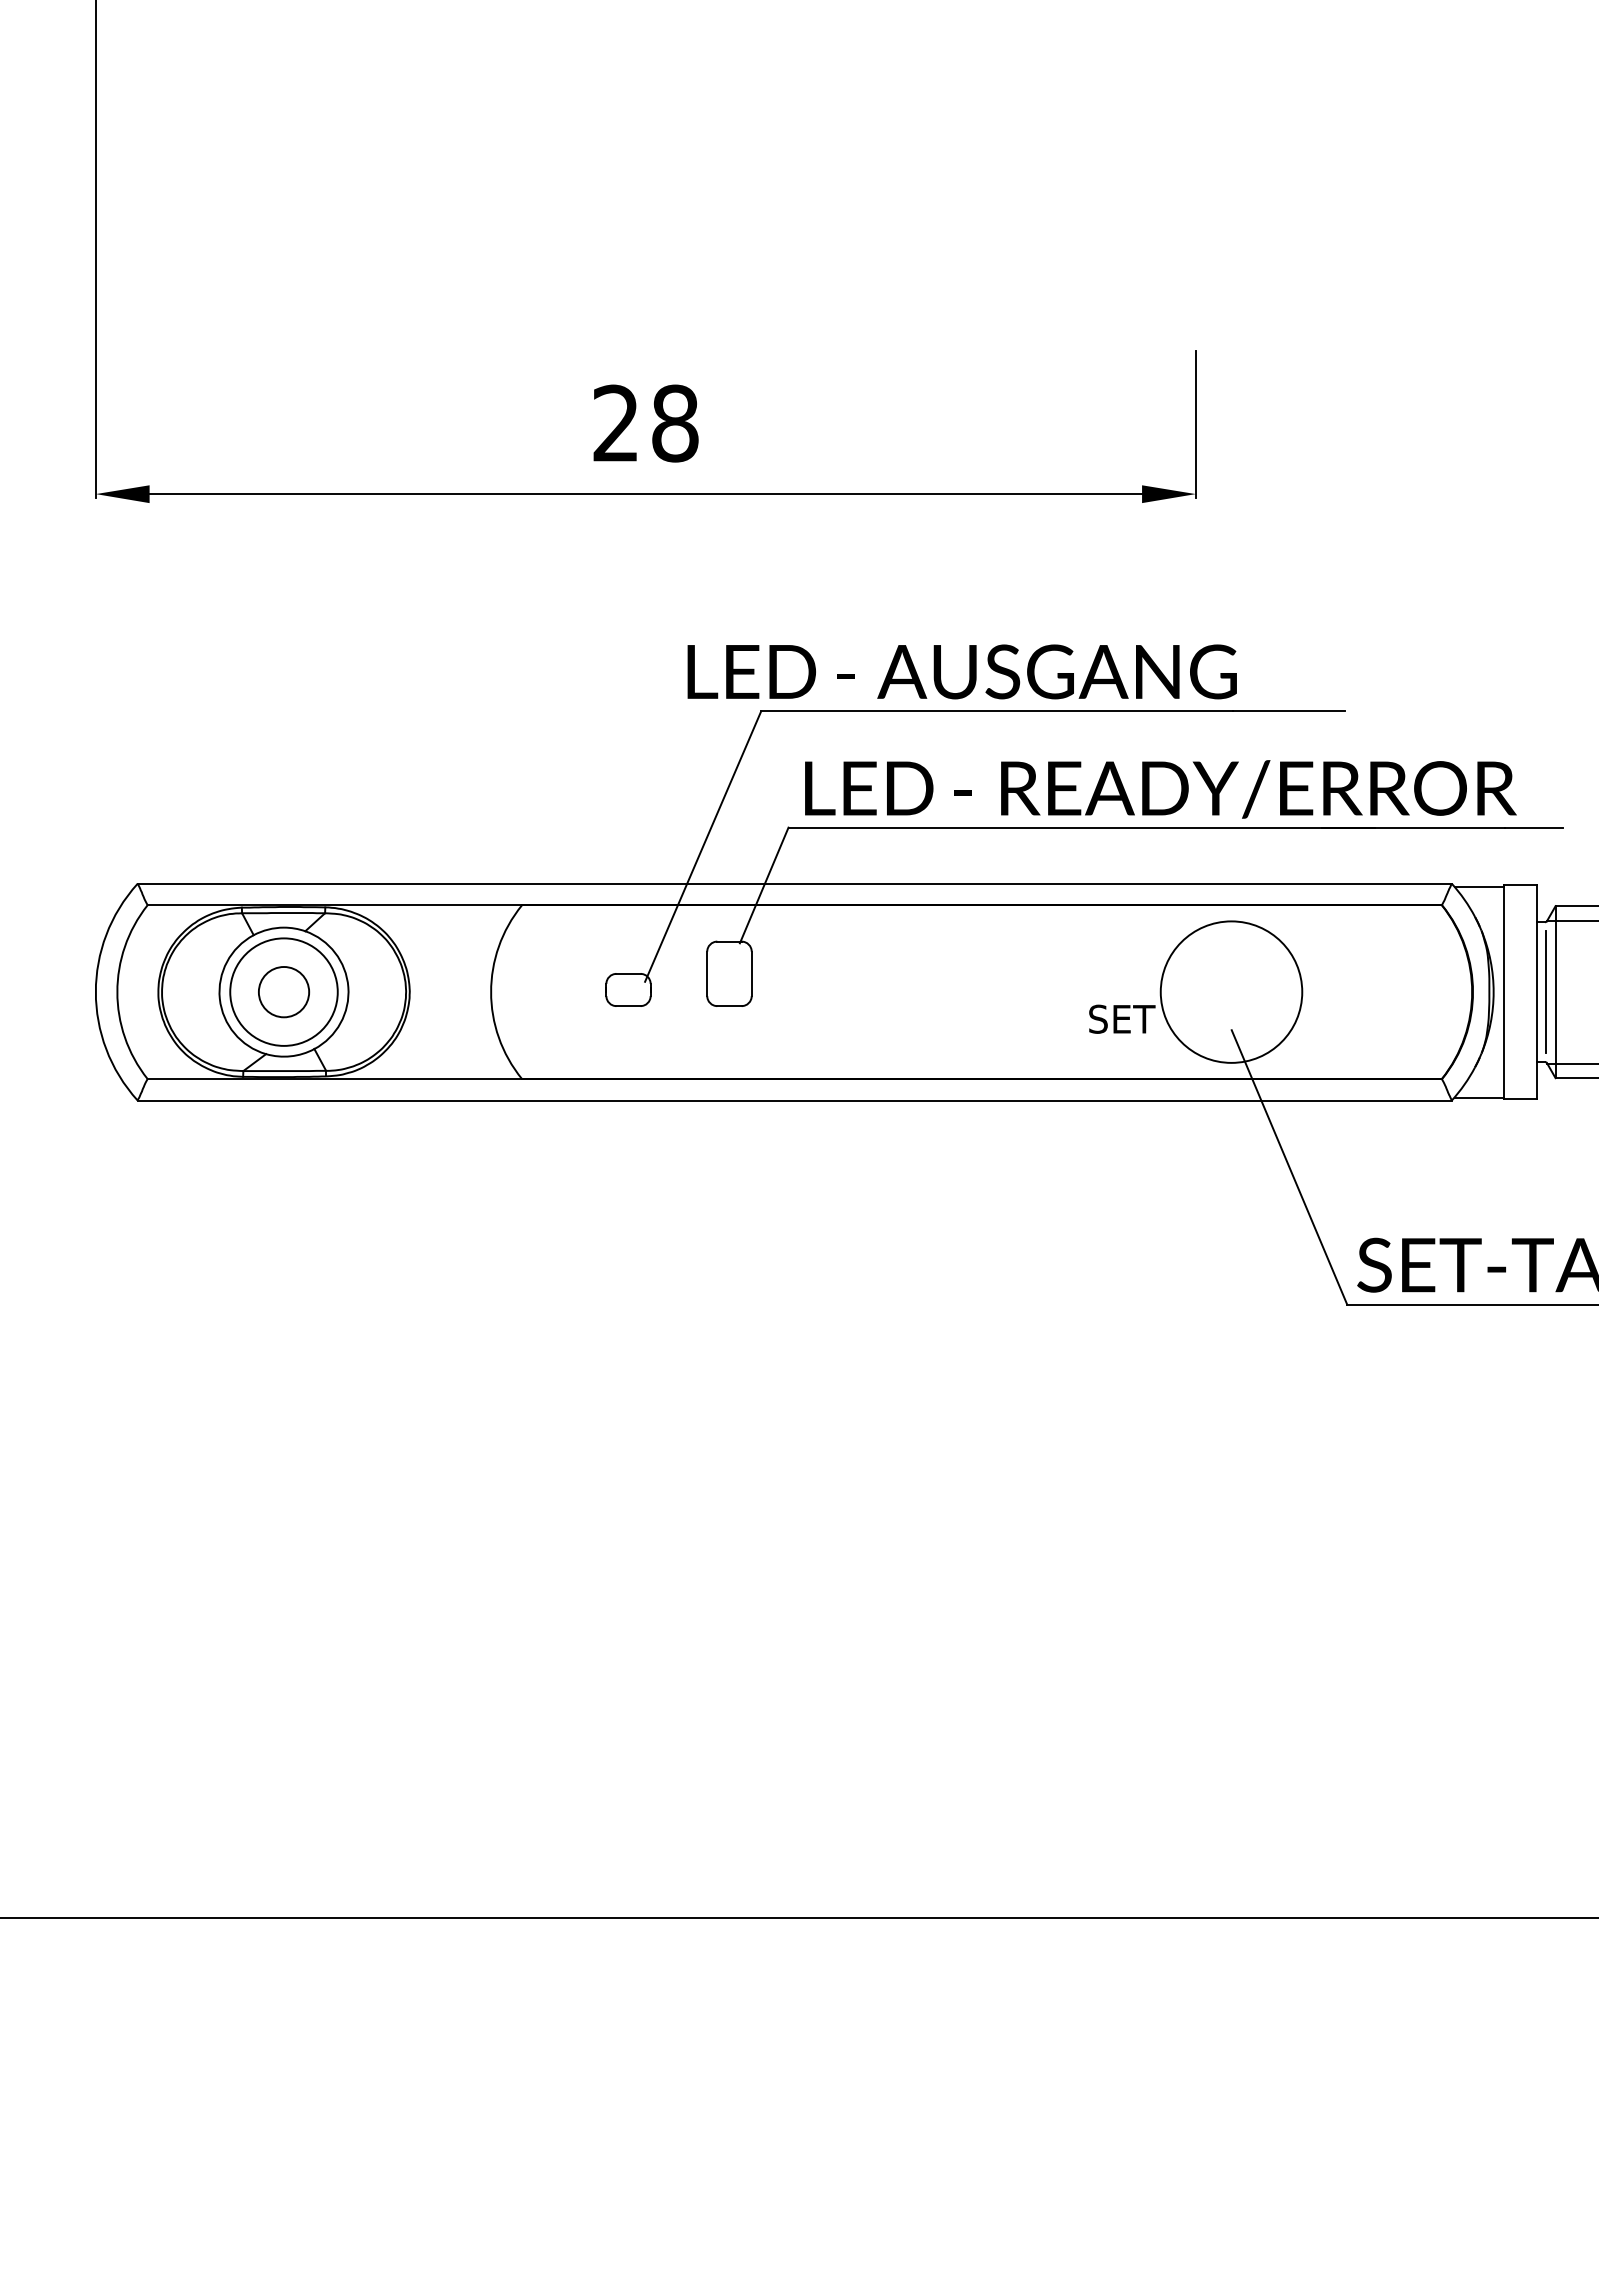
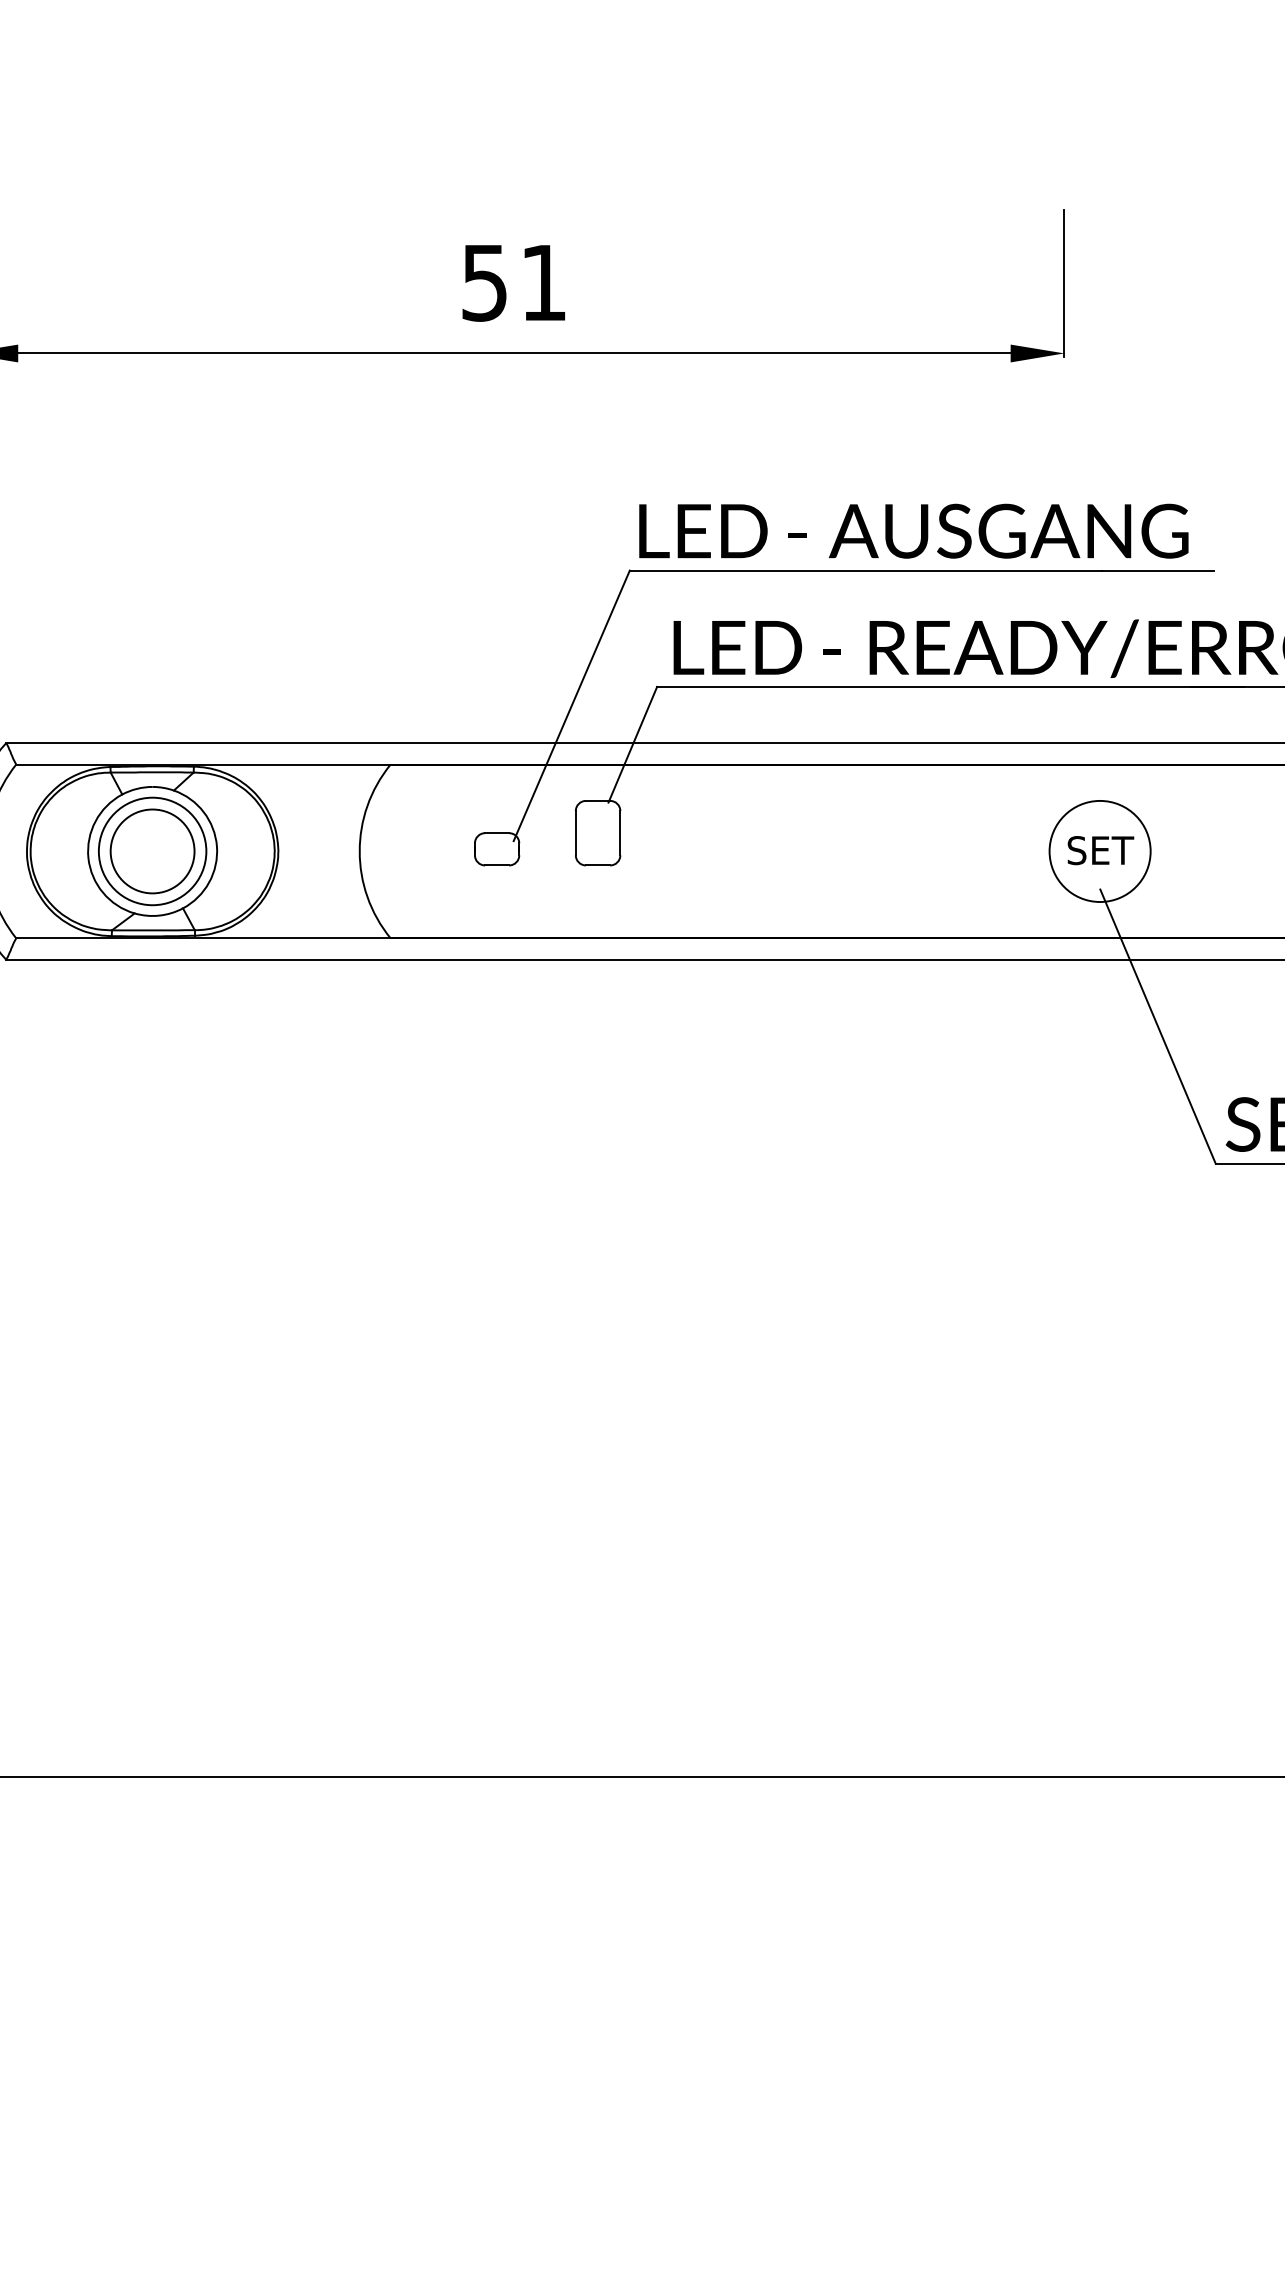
text: (645, 423) -> (514, 282), 28 -> 51
text: (961, 671) -> (913, 530), moved
circle: (1231, 991) -> (1100, 850), size x0.71
circle: (283, 992) -> (152, 851), size x1.67
text: (1122, 1018) -> (1101, 849), moved

